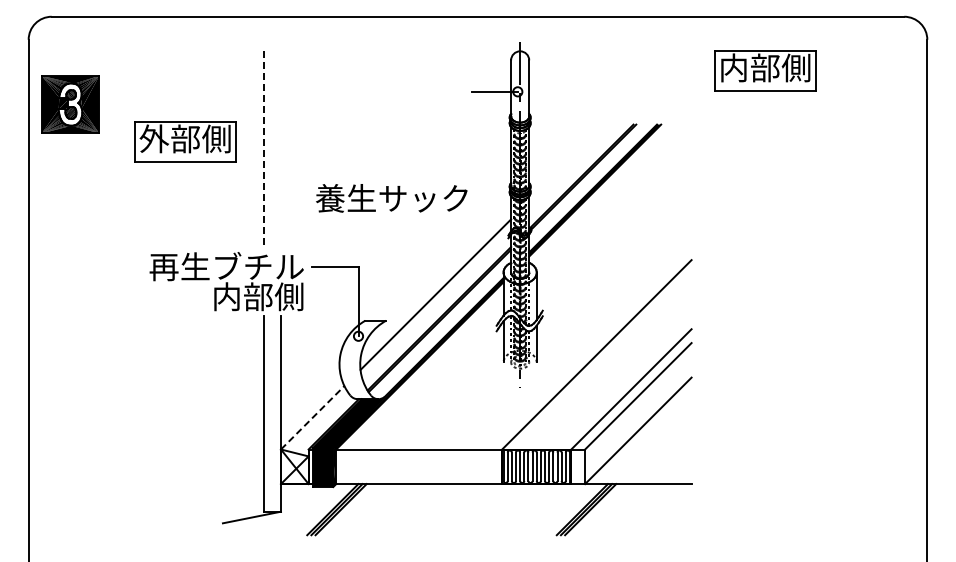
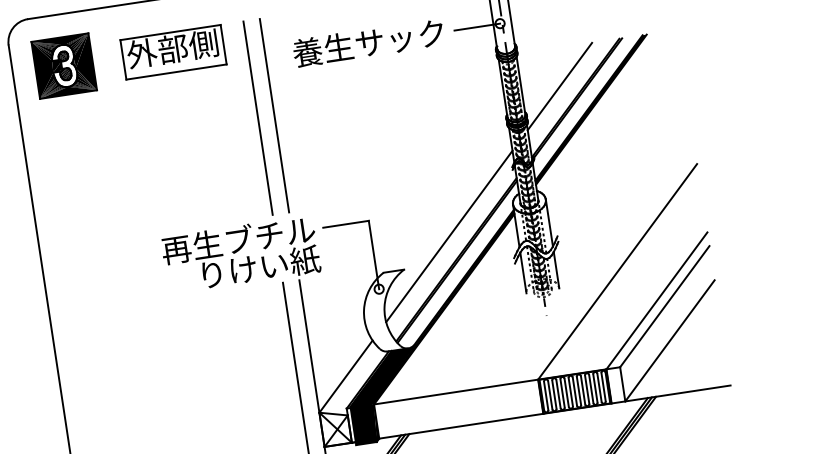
part: (70, 104) -> (64, 65), moved
part: (185, 141) -> (173, 51), moved
line: (280, 148) -> (273, 115), added
line: (264, 149) -> (258, 118), dashed -> solid
line: (567, 162) -> (559, 86), added
text: (391, 198) -> (368, 43), moved
text: (245, 296) -> (261, 266), 内部側 -> りけい紙
line: (312, 417) -> (345, 376), dashed -> solid

